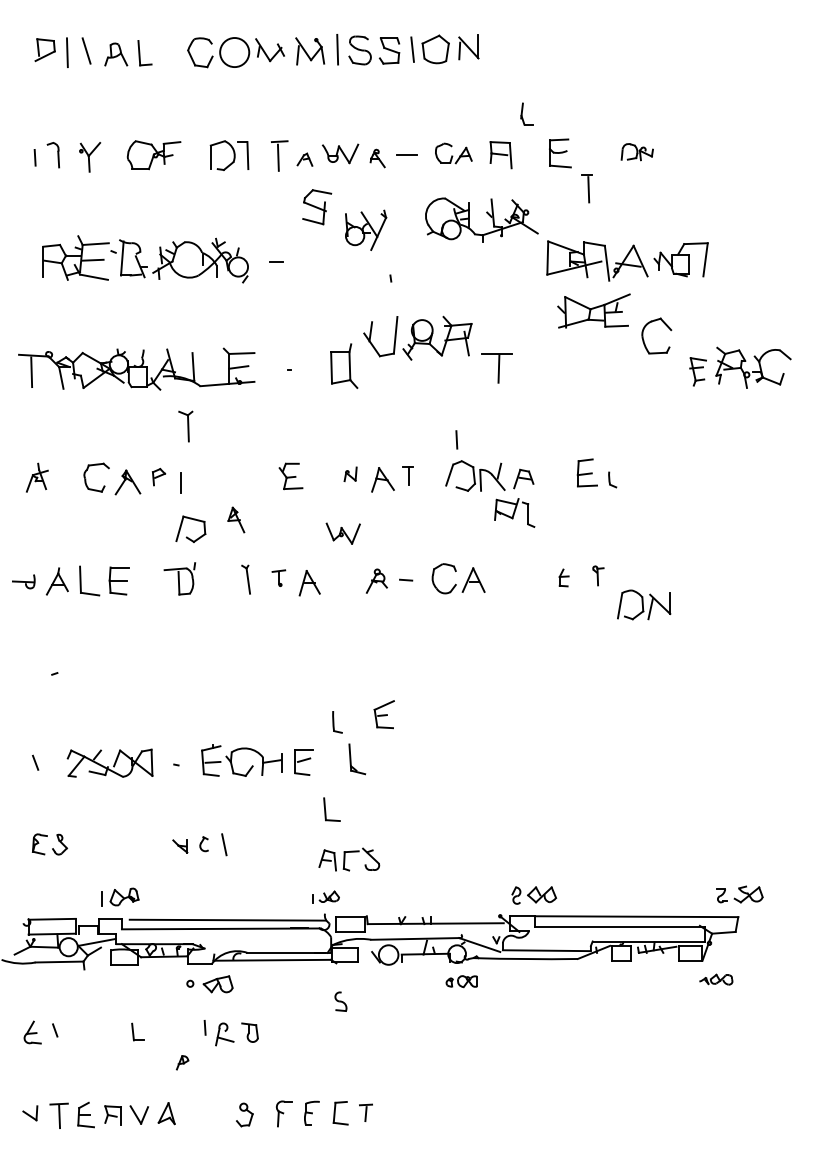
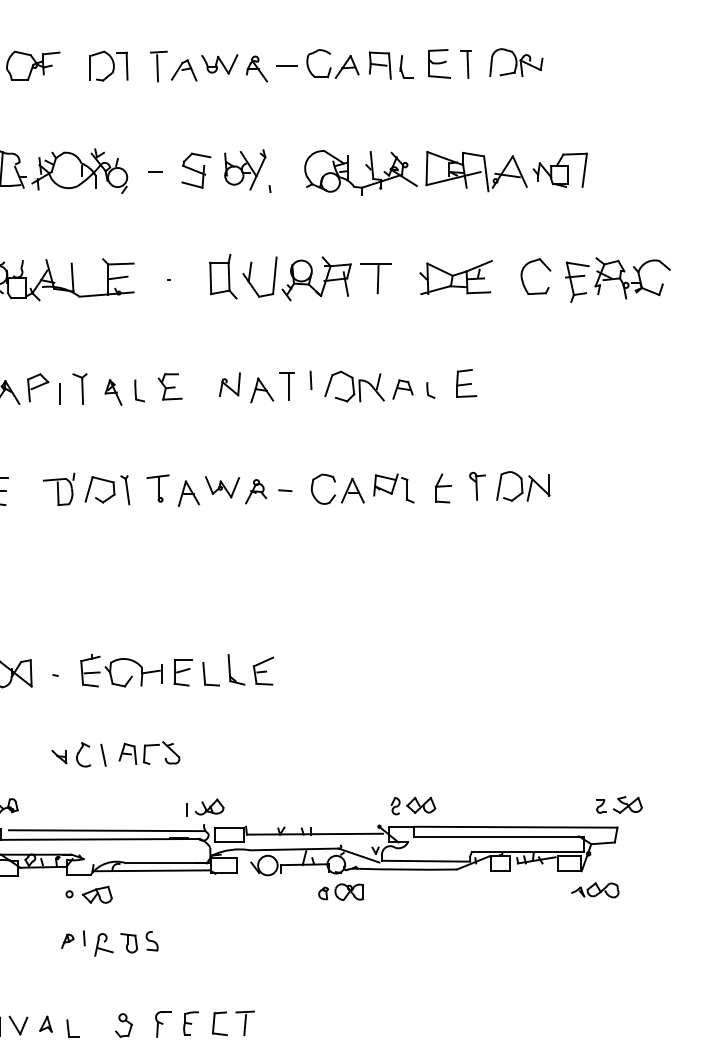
part: (526, 113) -> (405, 66), moved
part: (637, 151) -> (516, 62), size x1.67
part: (453, 153) -> (332, 64), size x1.43
part: (377, 158) -> (256, 69), size x1.43
part: (304, 159) -> (183, 70), size x1.67
part: (586, 188) -> (465, 64), moved
part: (317, 207) -> (196, 171), moved
part: (486, 213) -> (365, 166), moved
part: (366, 229) -> (245, 169), moved
part: (593, 310) -> (455, 277), moved
part: (643, 335) -> (522, 276), moved
part: (417, 337) -> (296, 278), moved
part: (697, 371) -> (576, 282), size x1.43
part: (185, 426) -> (79, 389), moved
line: (456, 439) -> (310, 380), moved
part: (350, 474) -> (229, 385), size x1.67
part: (407, 475) -> (286, 386), size x1.43
part: (158, 476) -> (37, 387), size x1.67
part: (612, 479) -> (430, 390), moved
part: (514, 512) -> (393, 488), moved
part: (236, 519) -> (113, 392), moved
part: (193, 520) -> (102, 481), moved
part: (342, 533) -> (221, 487), moved
part: (598, 575) -> (477, 486), size x1.43
part: (563, 577) -> (442, 488), size x1.67
part: (278, 578) -> (157, 489), size x1.67
part: (644, 604) -> (523, 486), moved
part: (383, 714) -> (262, 671), moved
part: (337, 722) -> (139, 391), moved
part: (331, 809) -> (210, 674), moved
part: (203, 843) -> (82, 754), size x1.67
part: (349, 859) -> (149, 753), moved
part: (326, 897) -> (205, 808), size x1.43
part: (716, 979) -> (595, 890), size x1.43
part: (461, 981) -> (340, 892), size x1.43
part: (340, 1001) -> (151, 941), moved
part: (137, 1031) -> (72, 1028), moved
part: (182, 1062) -> (67, 941), moved
part: (365, 1112) -> (244, 1023), size x1.43
part: (166, 1113) -> (45, 1024), size x0.71

